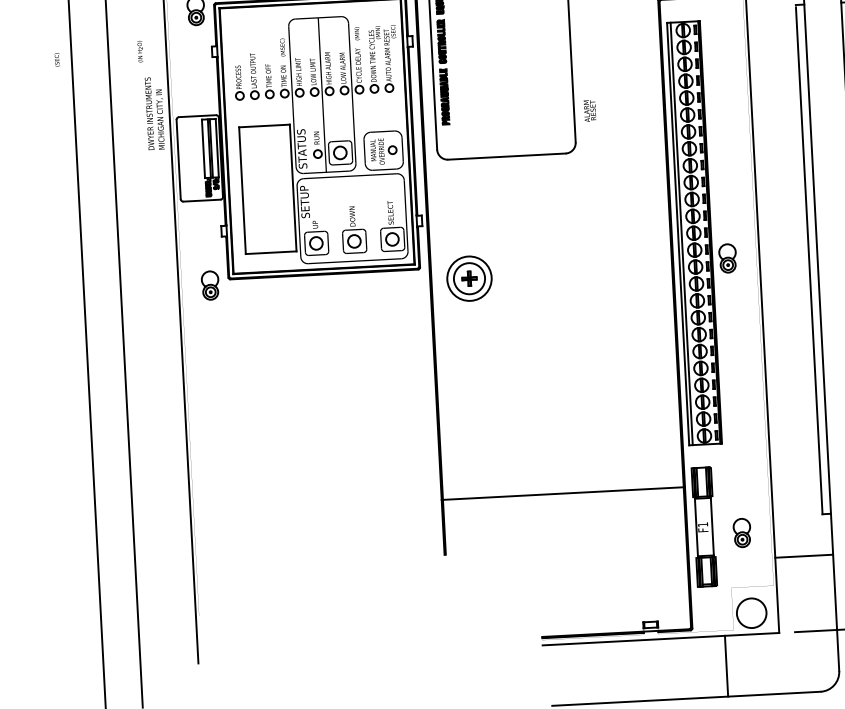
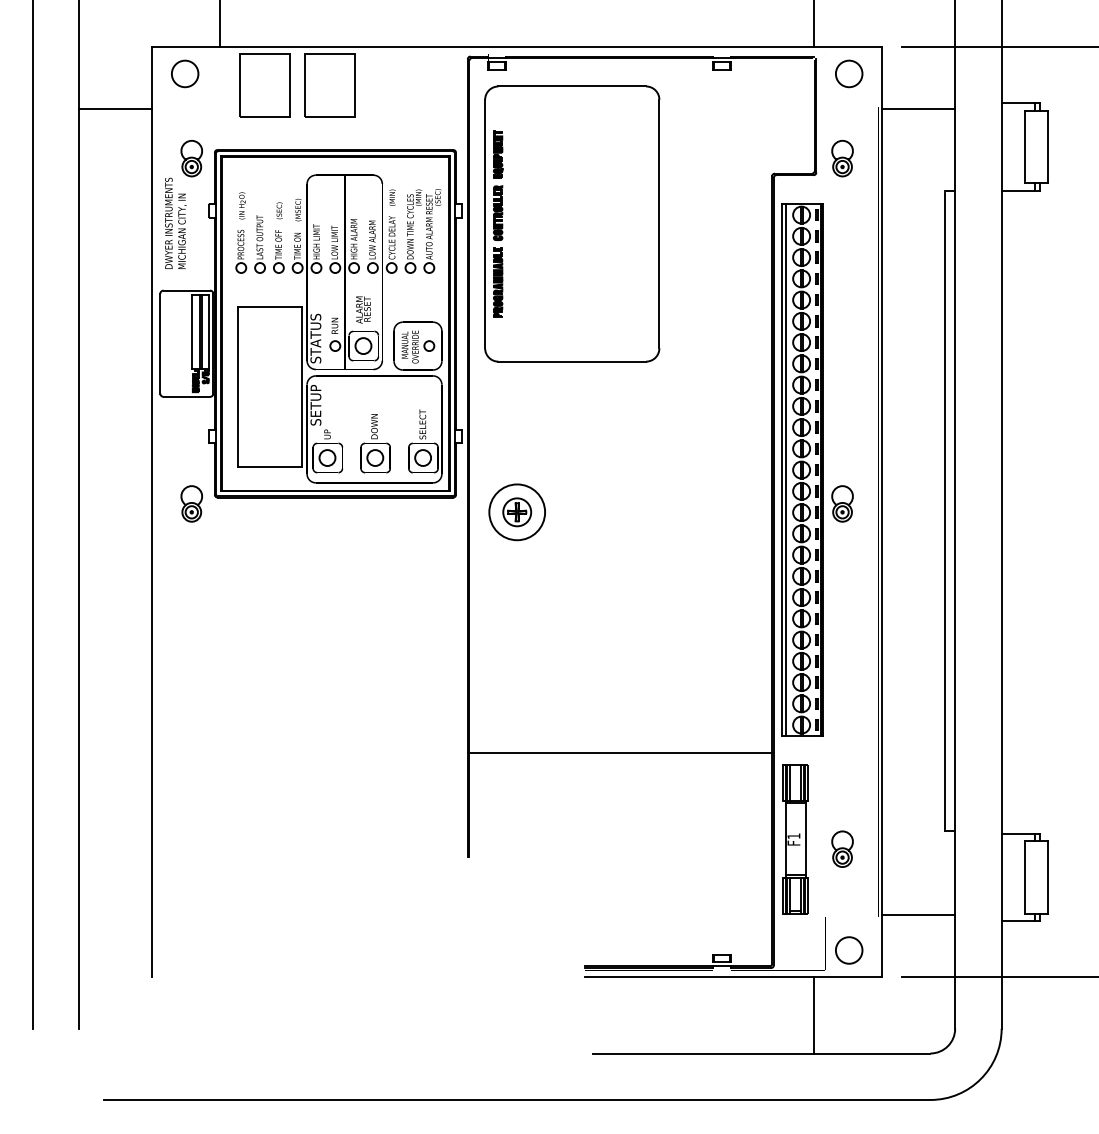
text: (140, 51) -> (242, 205), moved
text: (57, 59) -> (279, 210), moved
text: (590, 110) -> (363, 309), moved
text: (154, 112) -> (175, 222), moved
circle: (469, 278) -> (517, 512), size x0.71
line: (563, 493) -> (620, 753), moved
line: (803, 556) -> (918, 915), moved
circle: (751, 613) -> (848, 950), size x0.71

